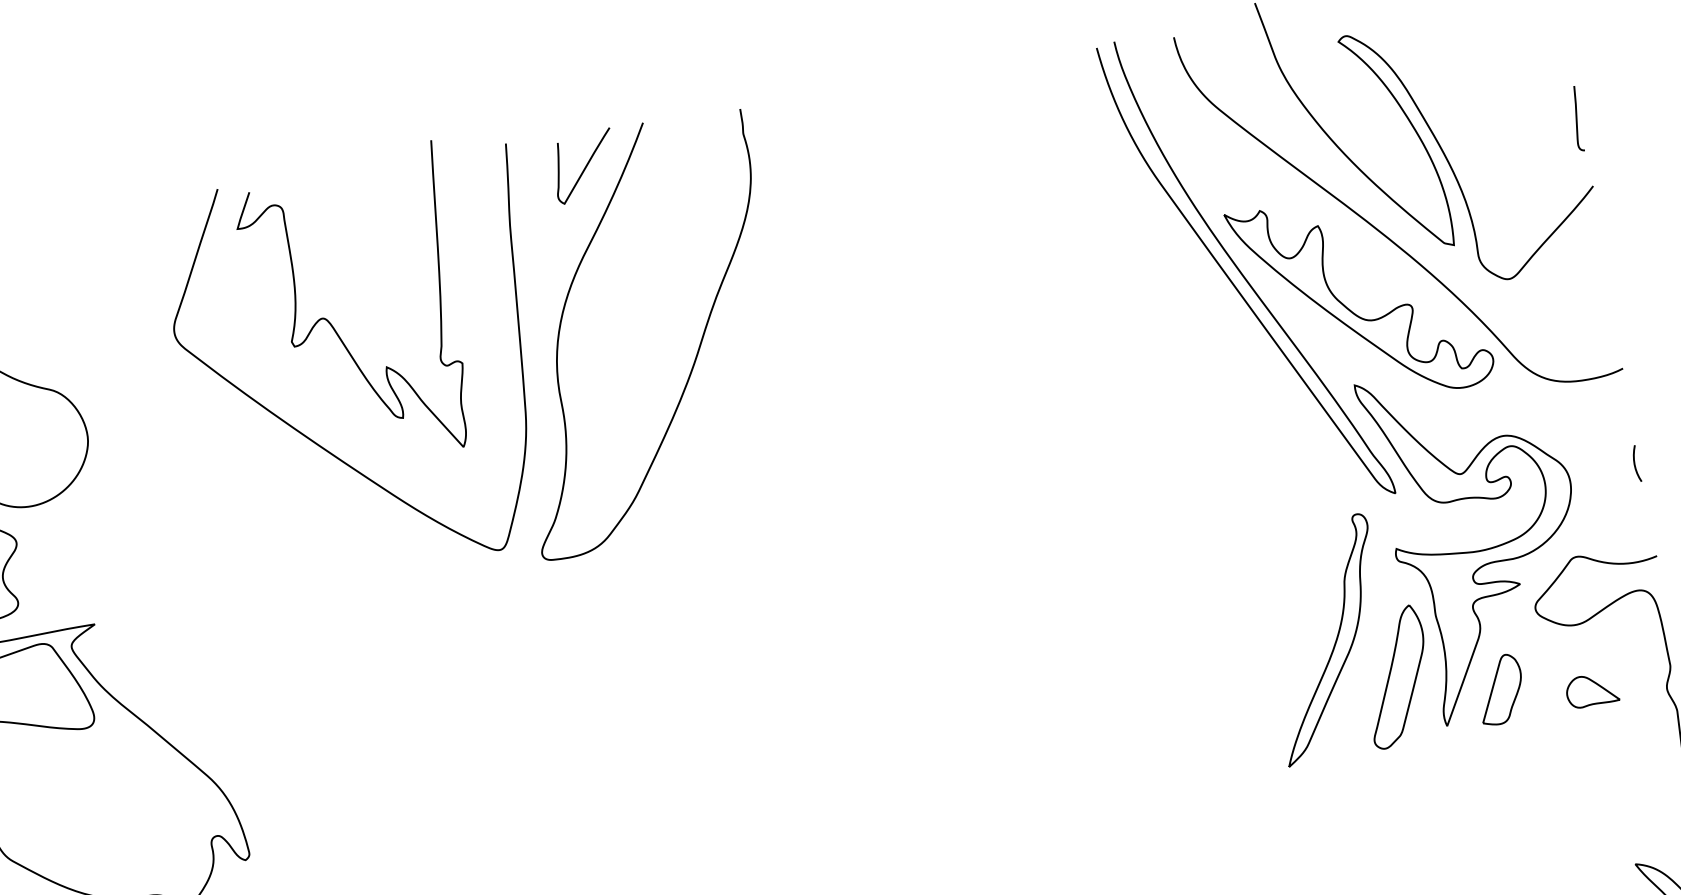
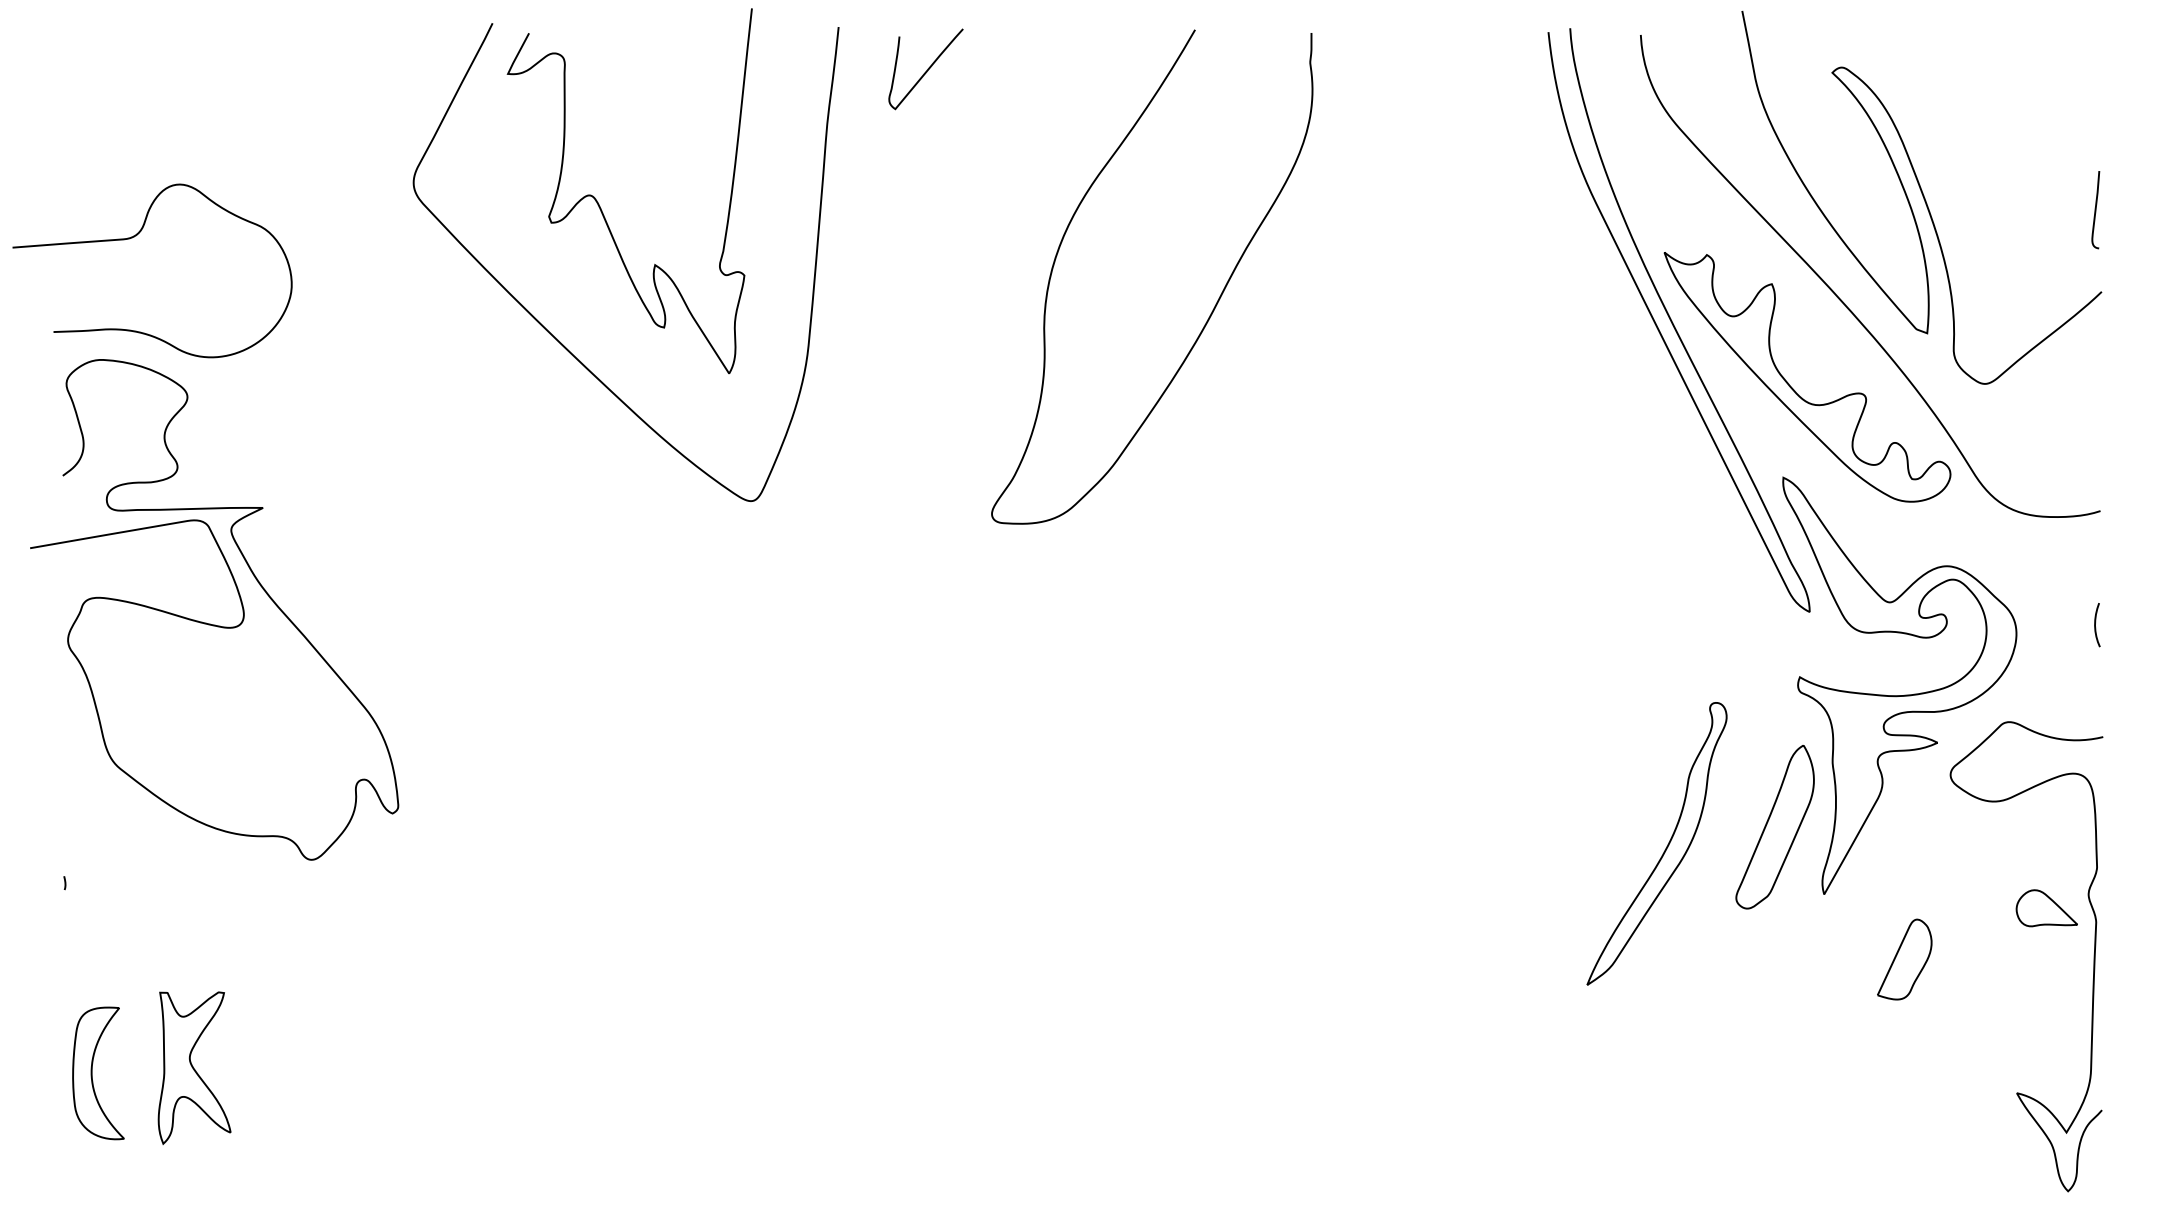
curve: (697, 351) -> (1213, 307), moved
part: (1335, 642) -> (1665, 848), moved
part: (1500, 689) -> (1904, 959), moved
part: (1591, 690) -> (2046, 908), moved

